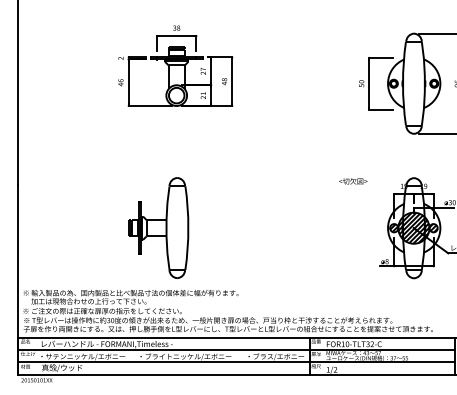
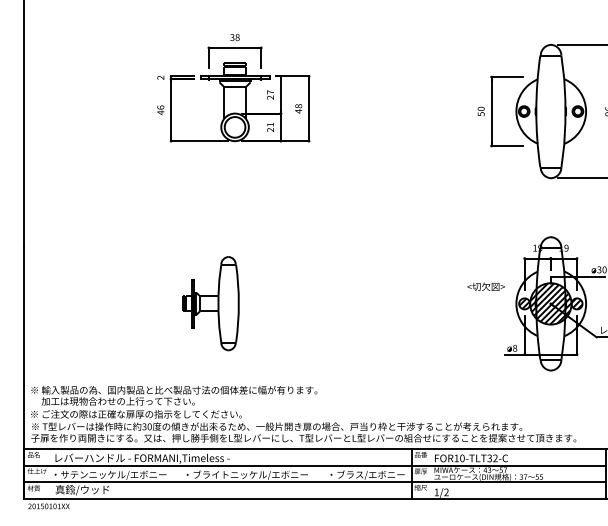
text: (353, 181) -> (486, 286), moved
part: (158, 227) -> (210, 302), size x0.7

